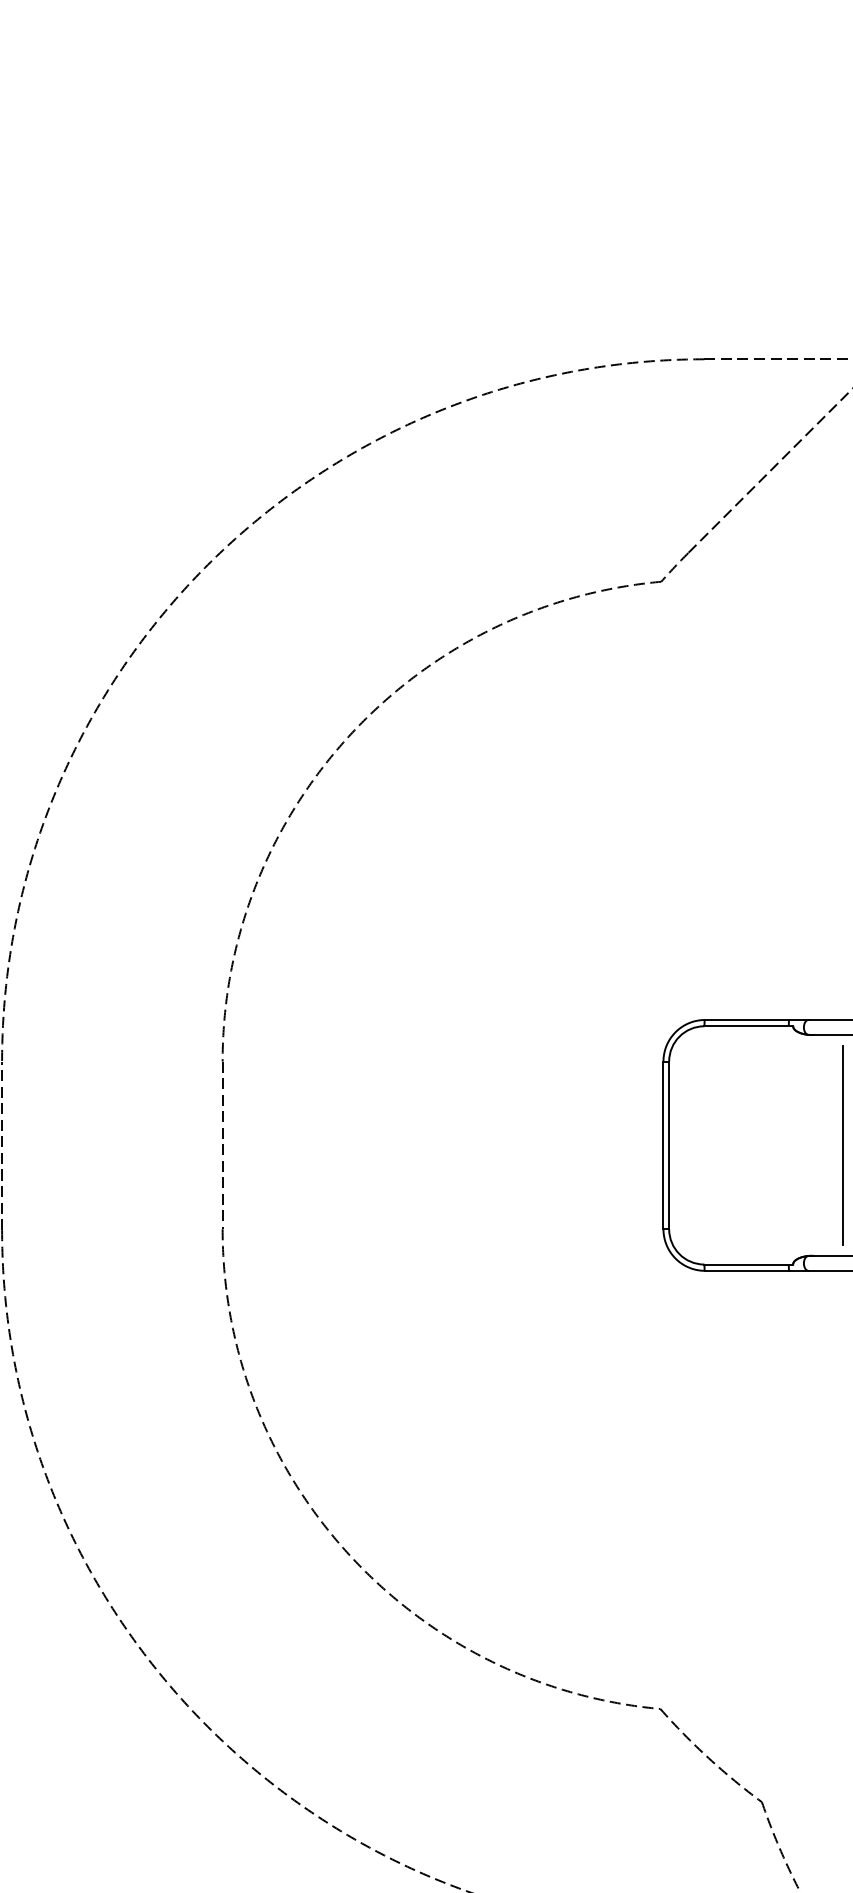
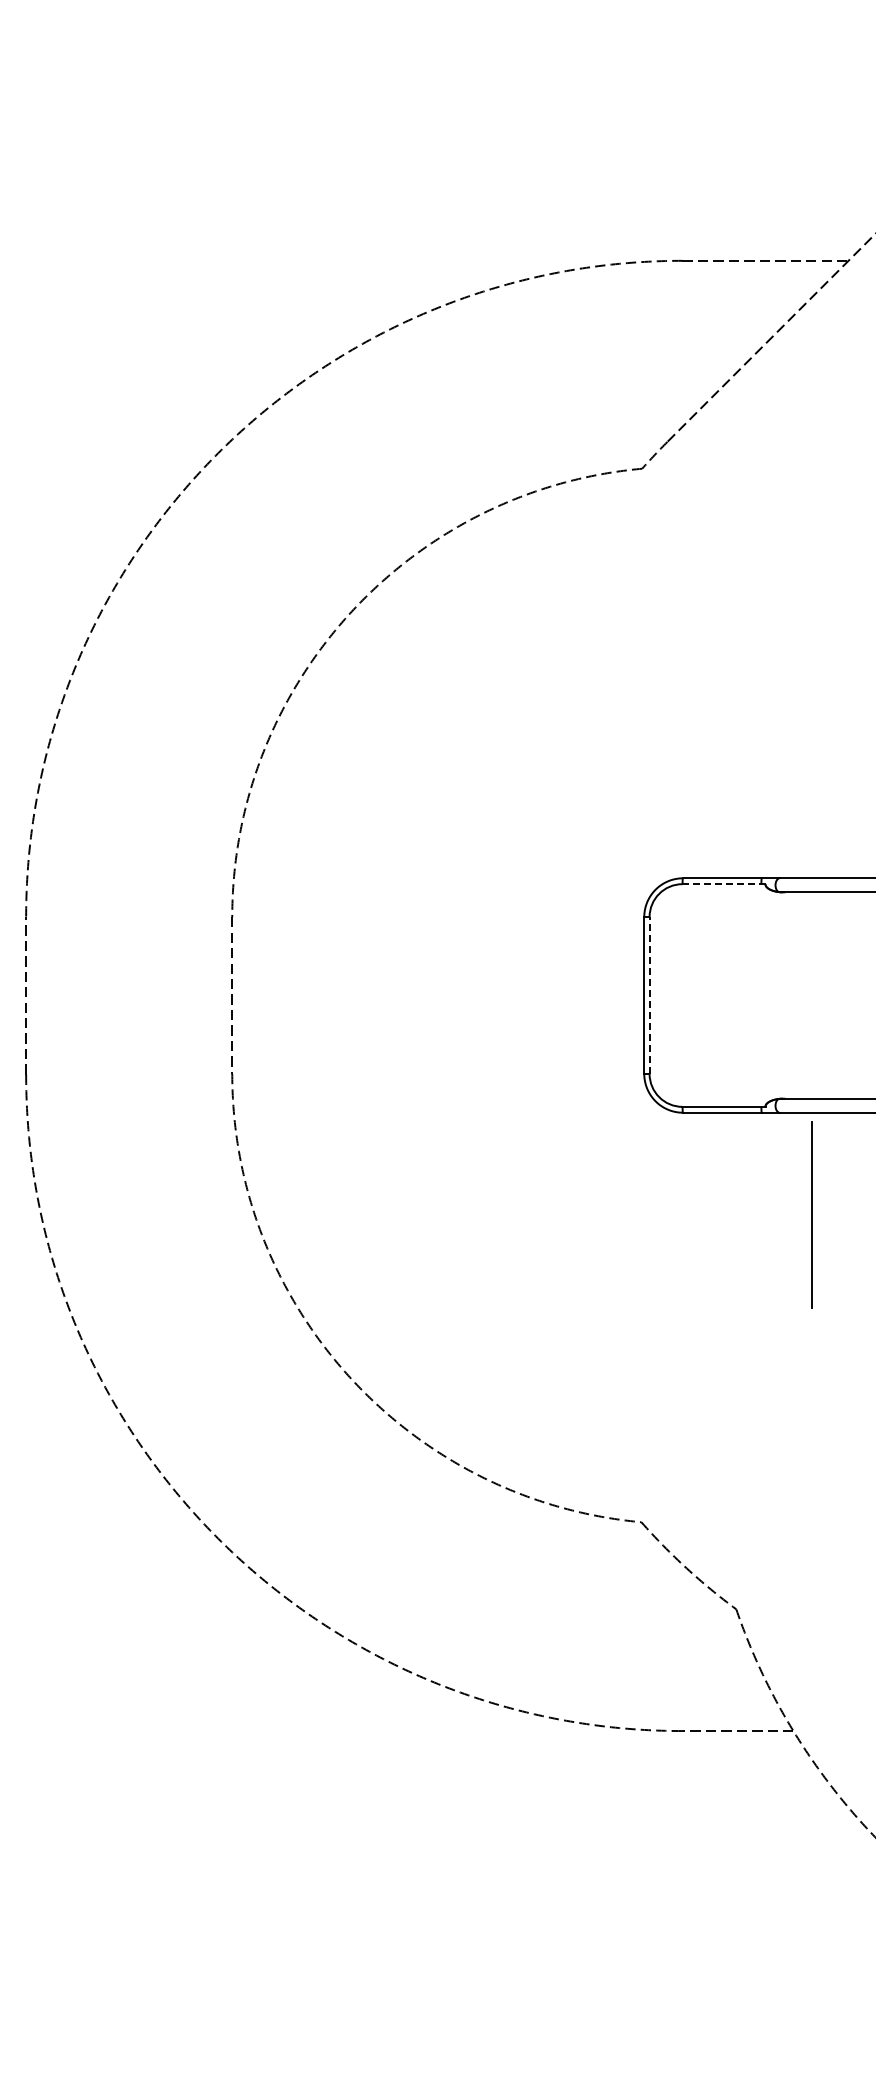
line: (749, 1026) -> (724, 884), solid -> dashed
line: (669, 1145) -> (649, 995), solid -> dashed
line: (842, 1145) -> (811, 1214), moved

